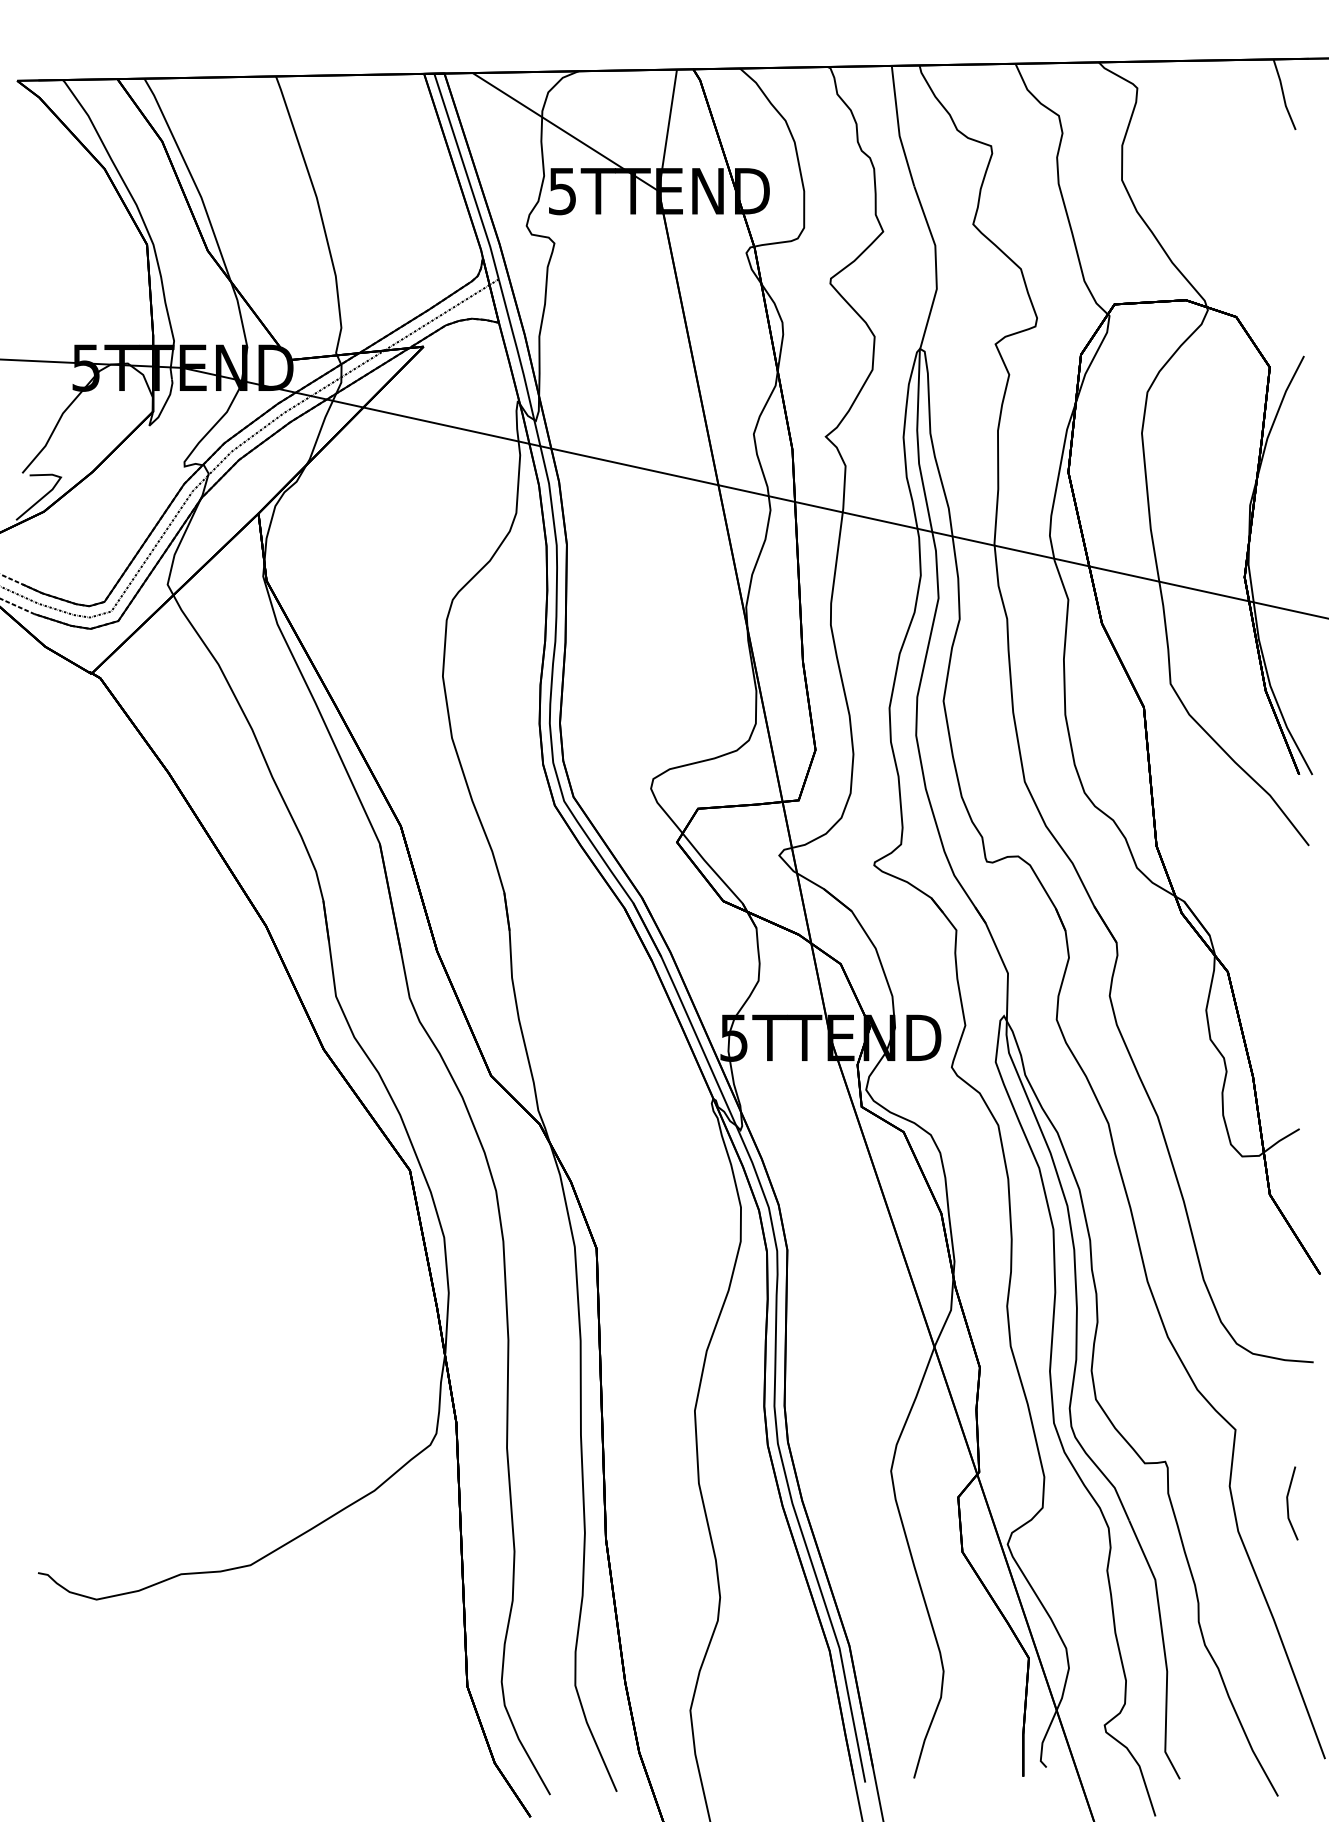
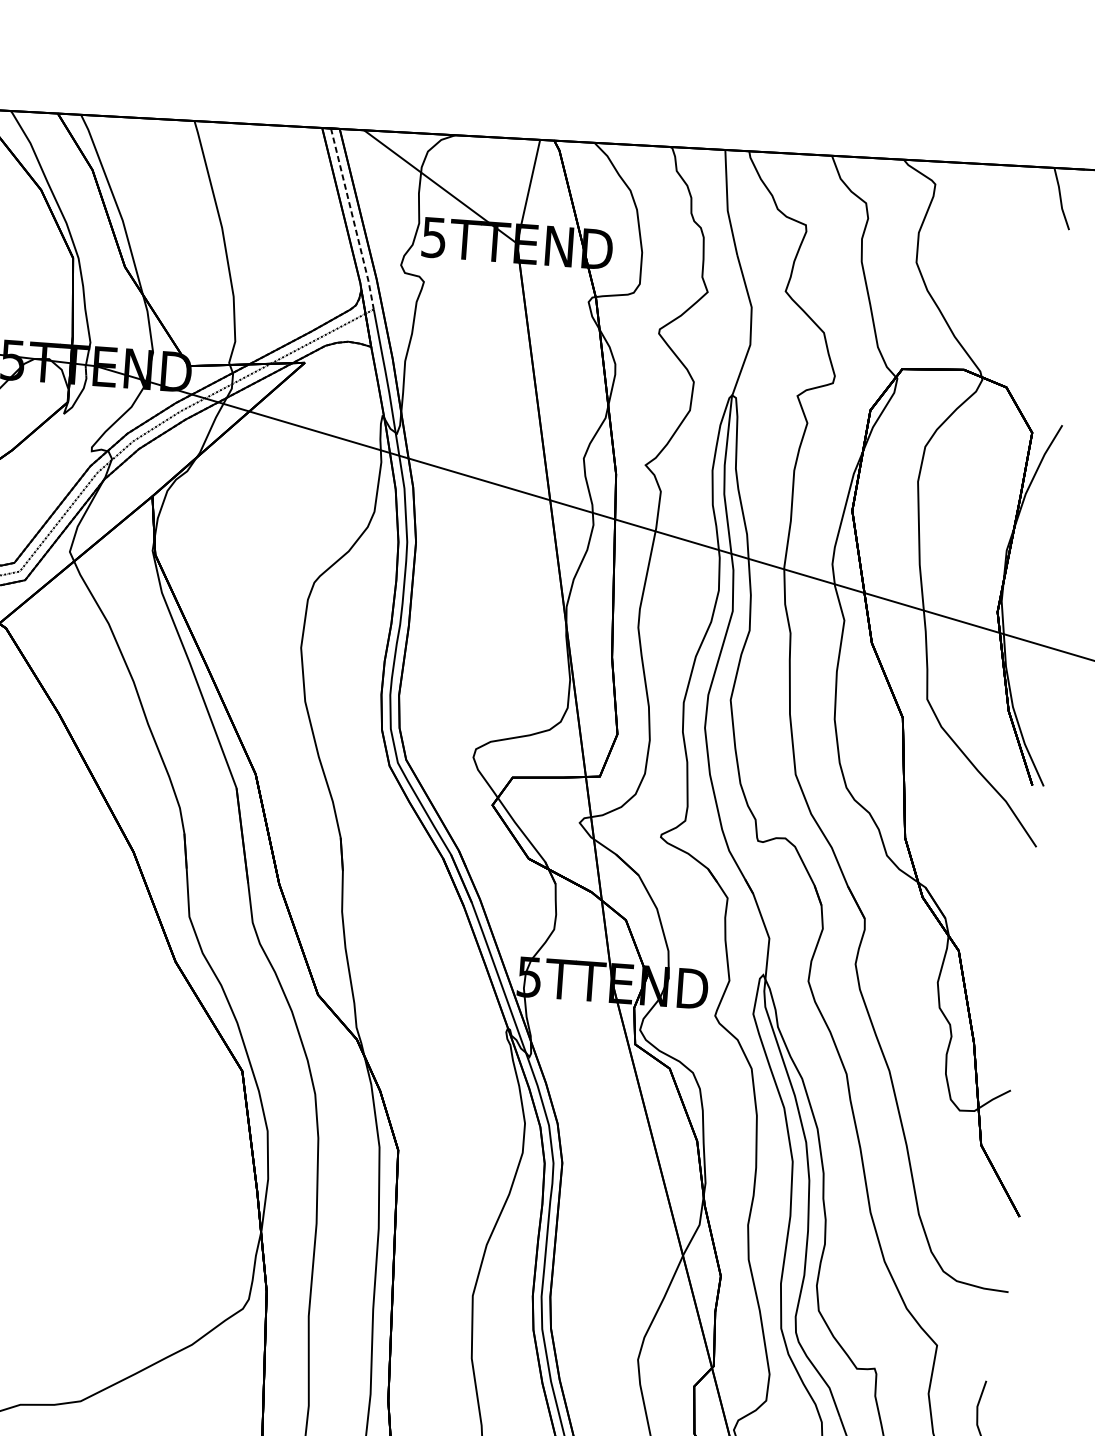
line: (467, 176) -> (353, 219), solid -> dashed

